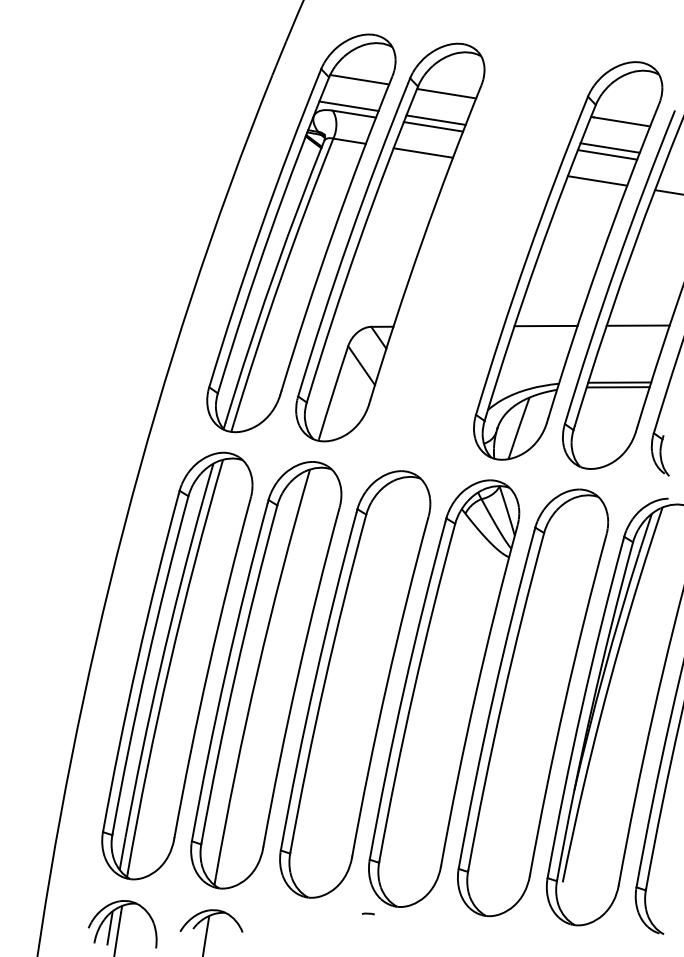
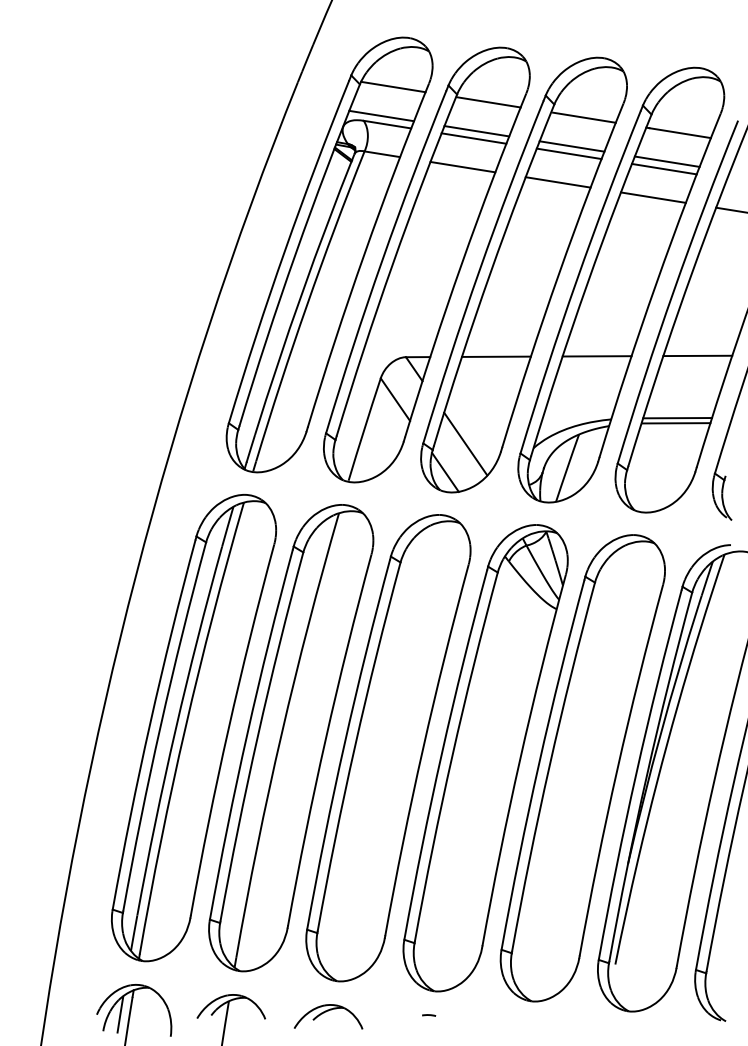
part: (479, 251) -> (524, 274), added
curve: (368, 913) -> (429, 1014), moved
part: (300, 929) -> (328, 1016), added

